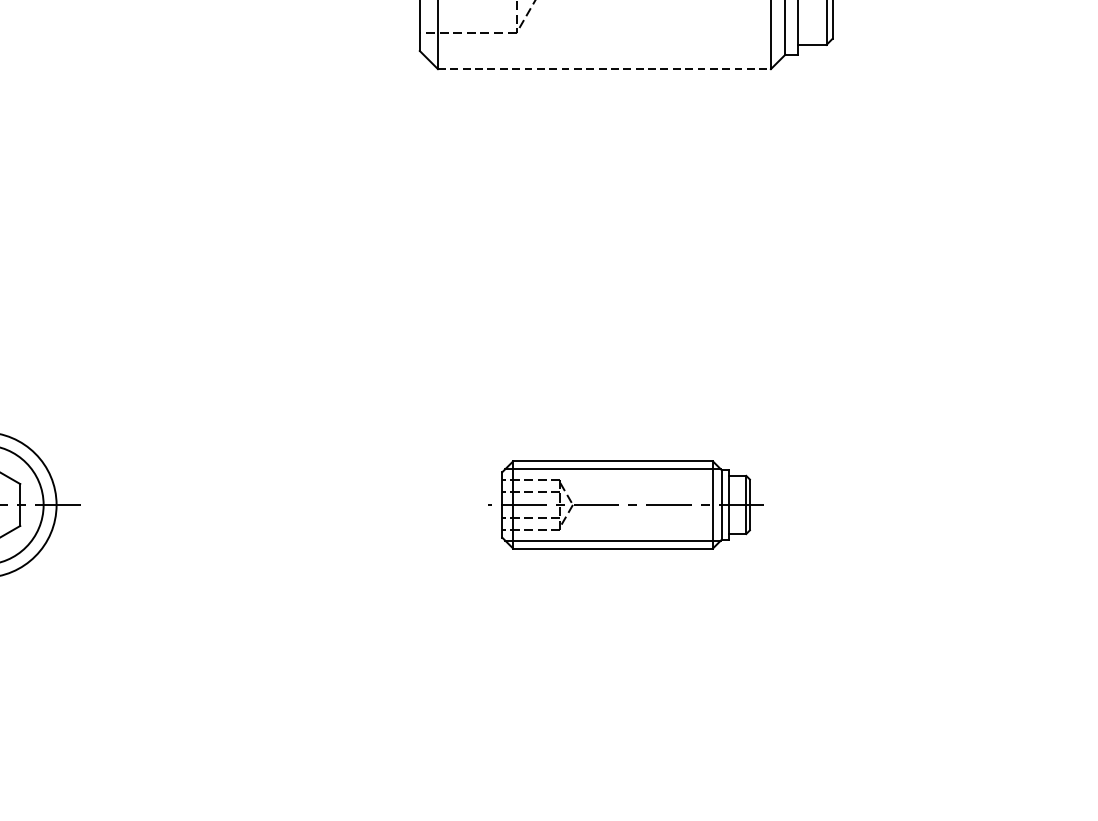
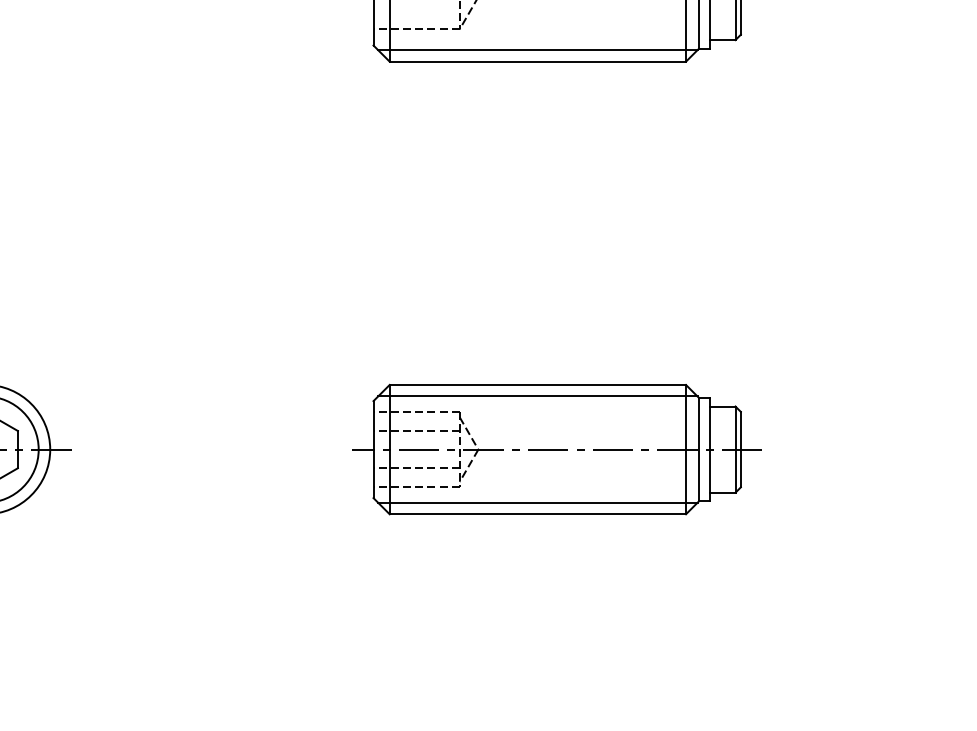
line: (604, 56) -> (537, 50), added
line: (605, 68) -> (538, 61), dashed -> solid
part: (625, 504) -> (556, 449), size x1.67

